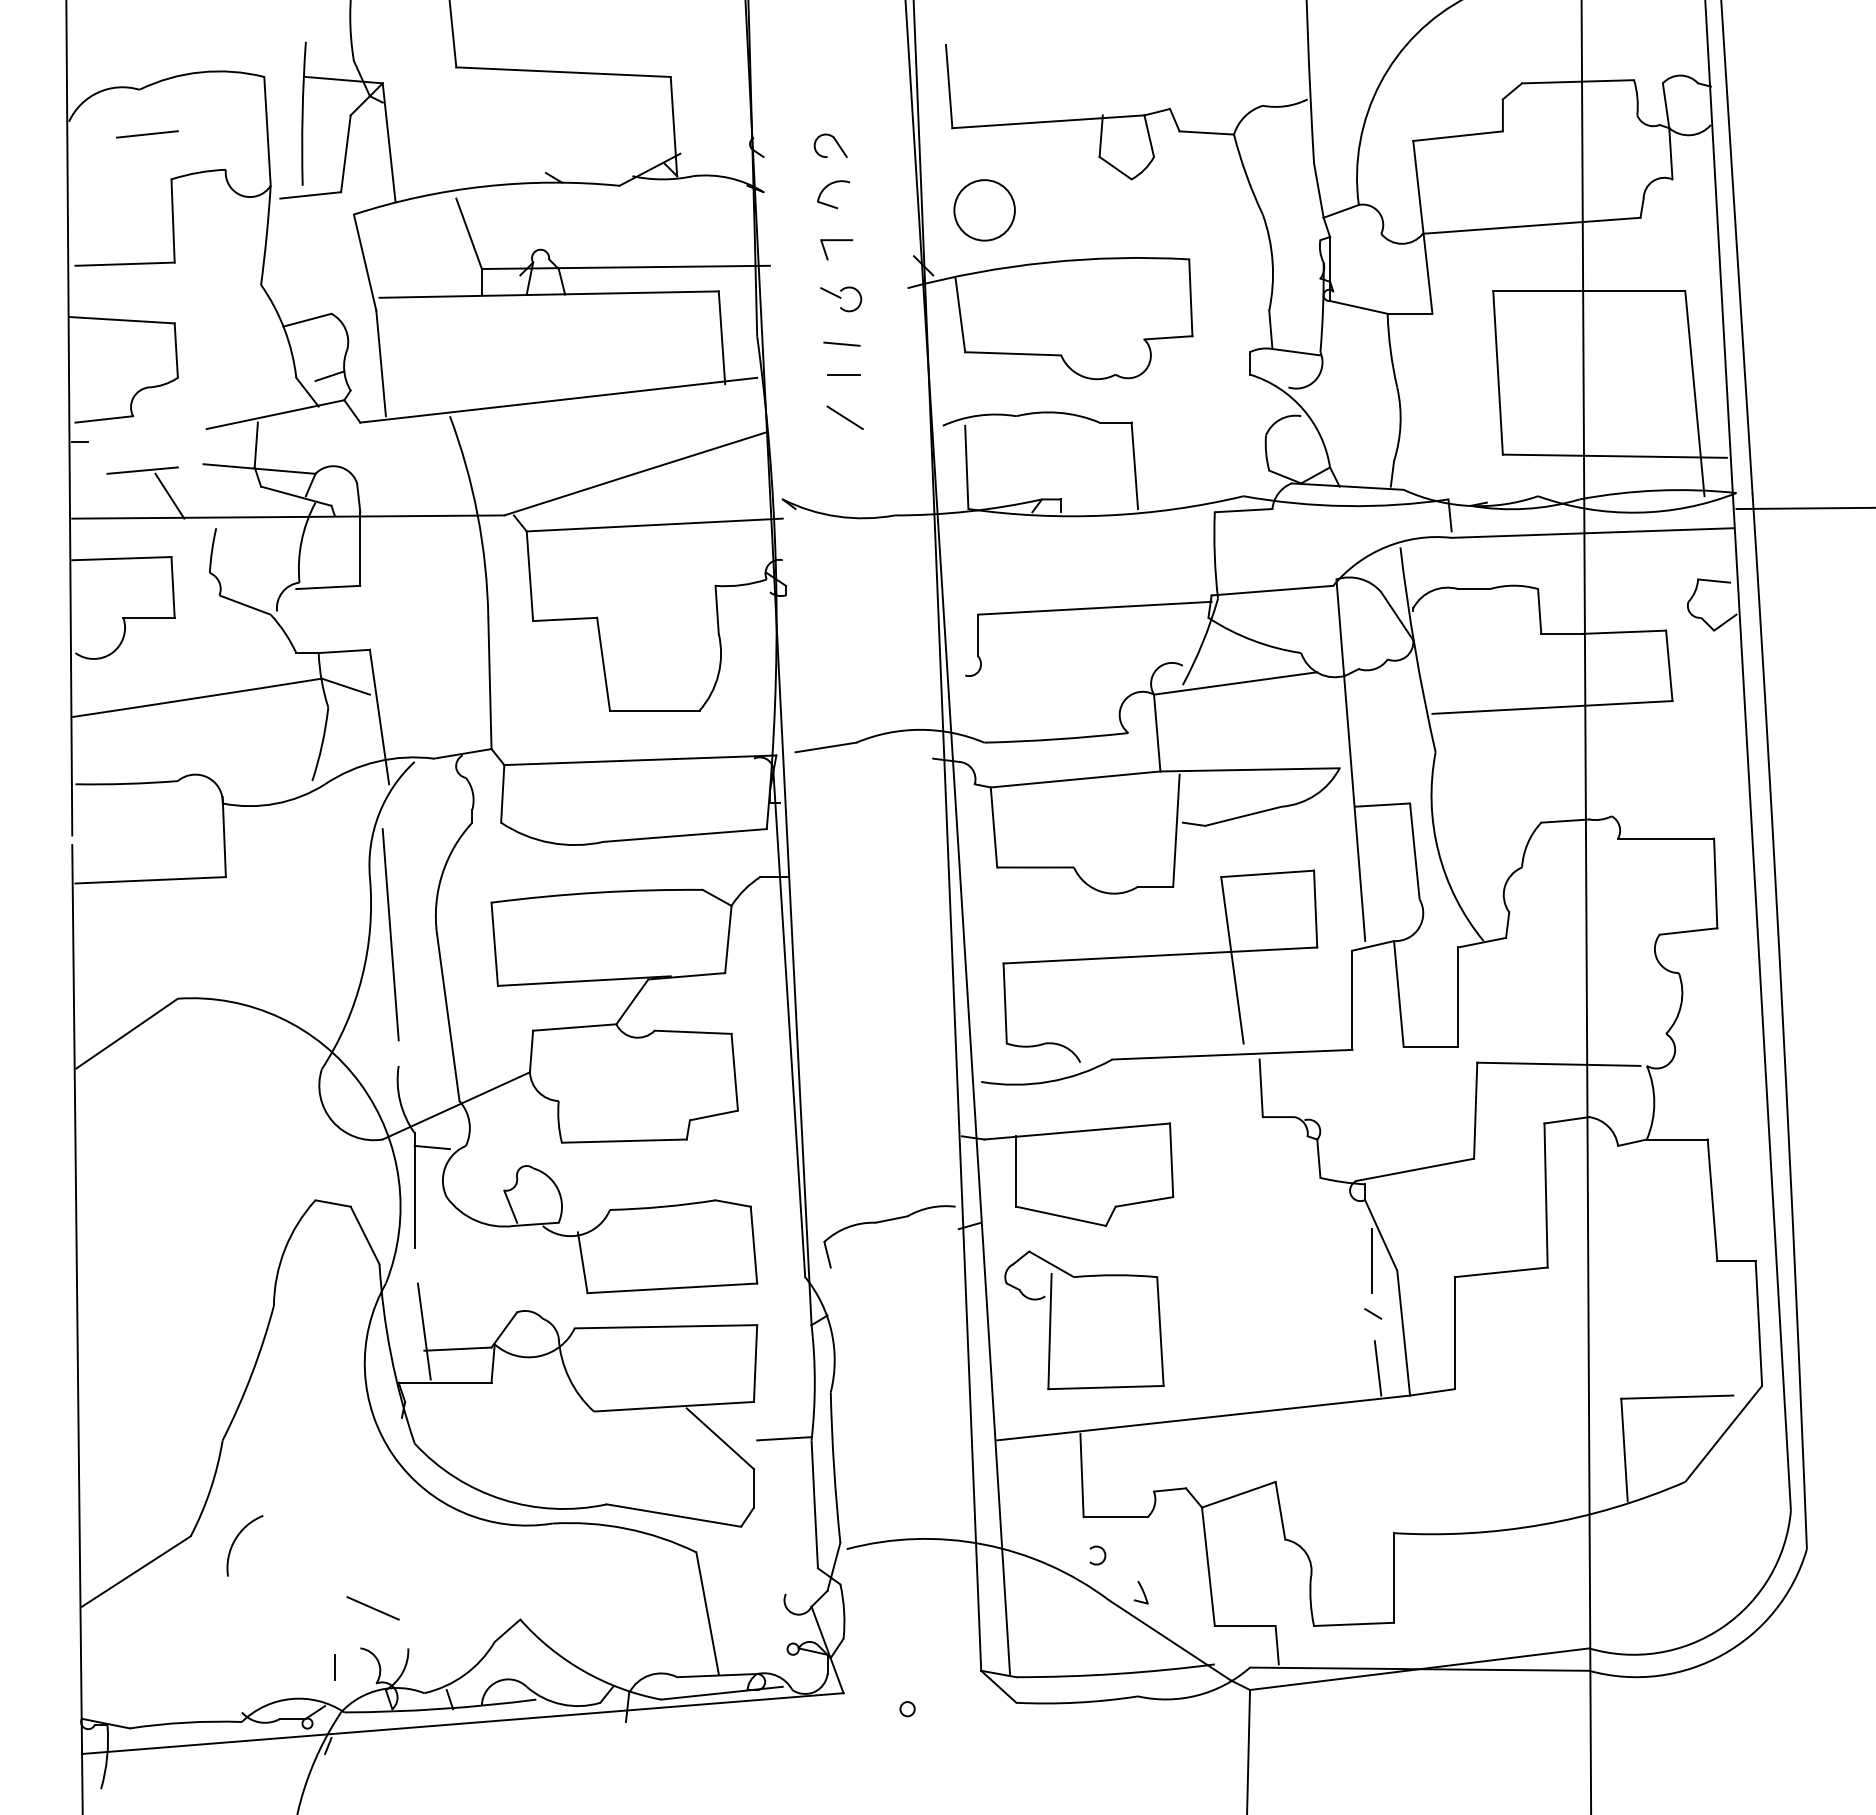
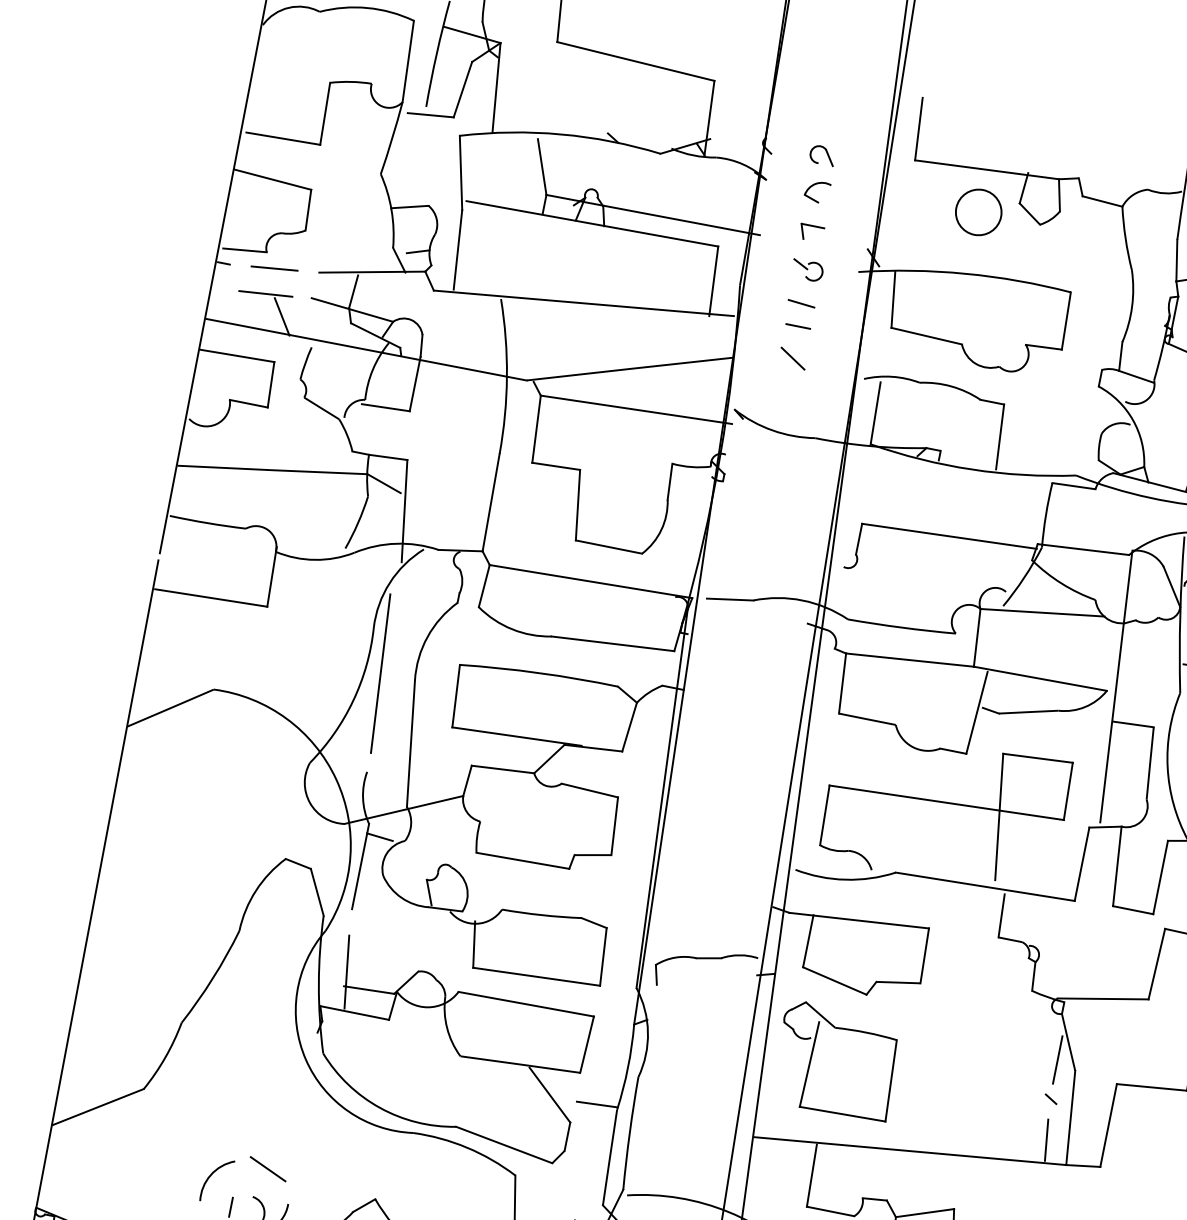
line: (147, 134) -> (274, 268), moved
circle: (984, 210) -> (978, 212), moved
arc: (235, 1541) -> (210, 1176), moved

